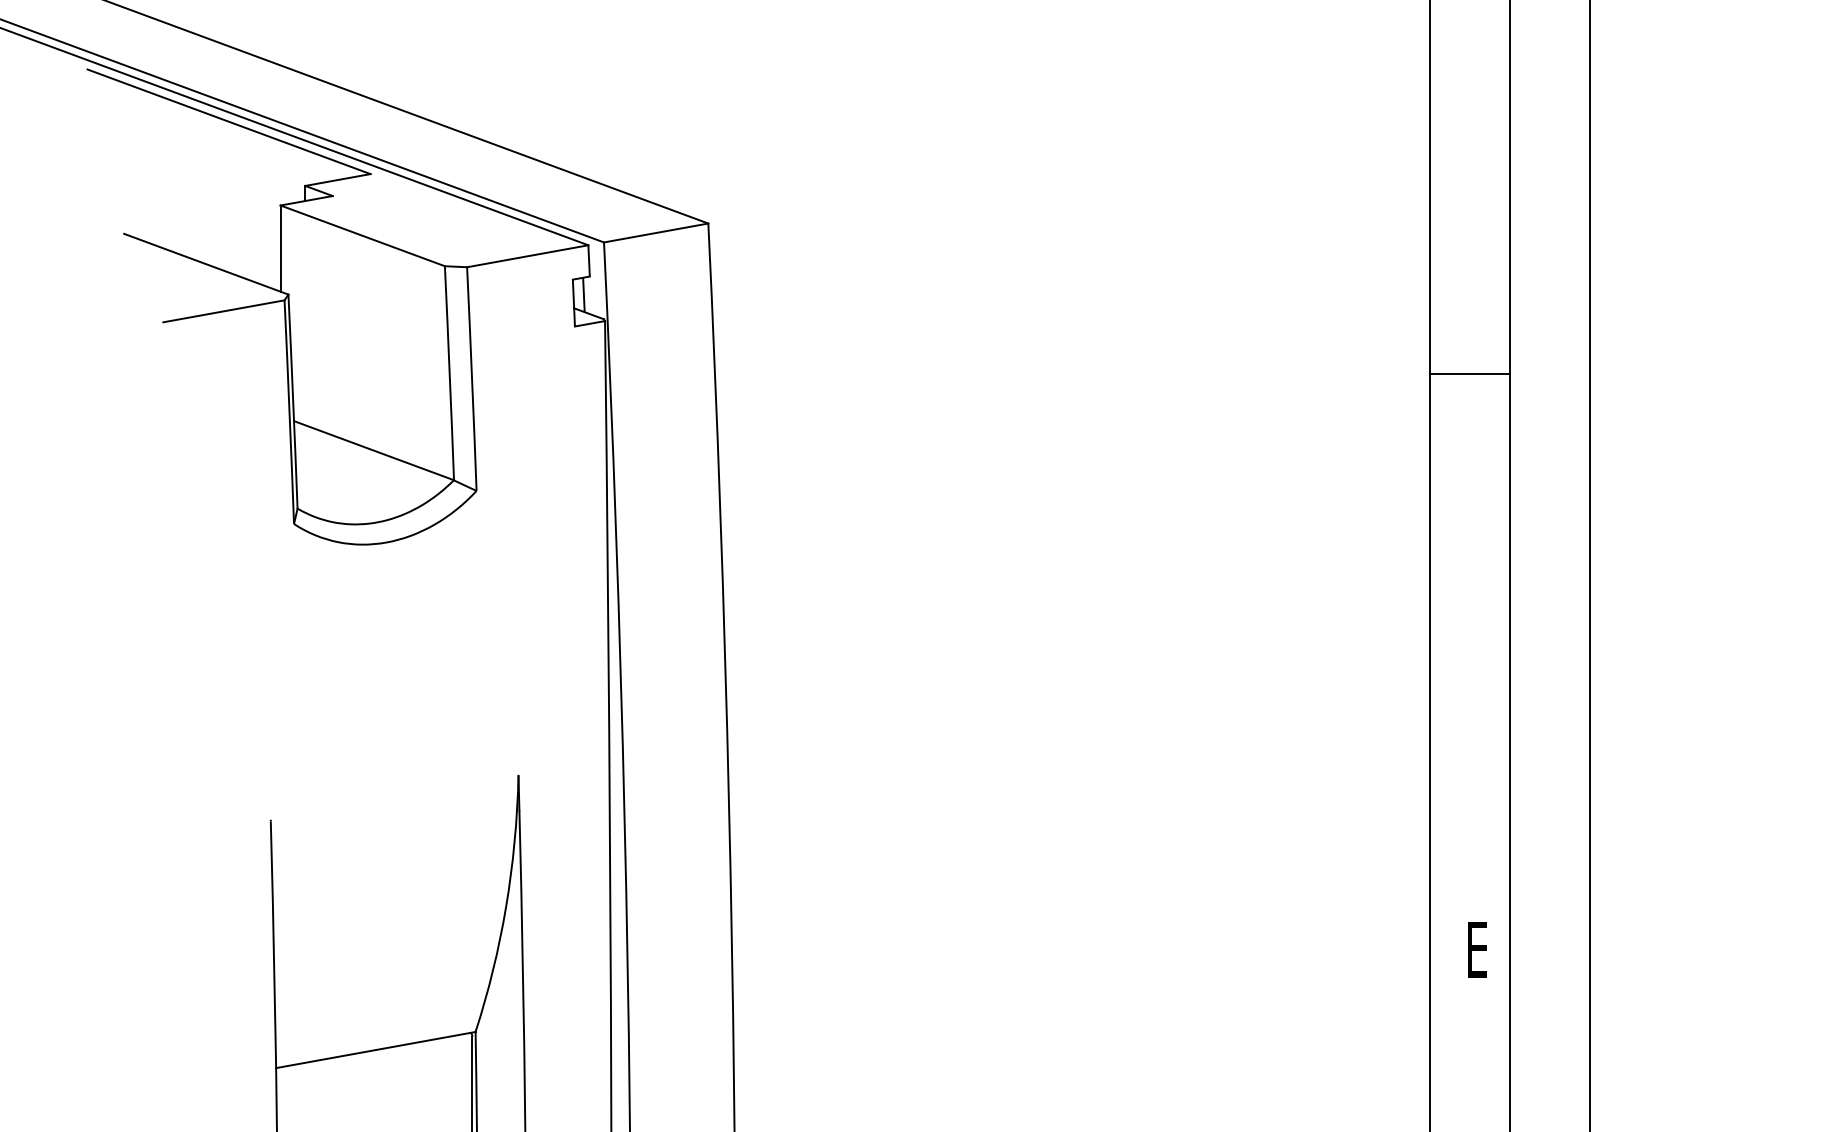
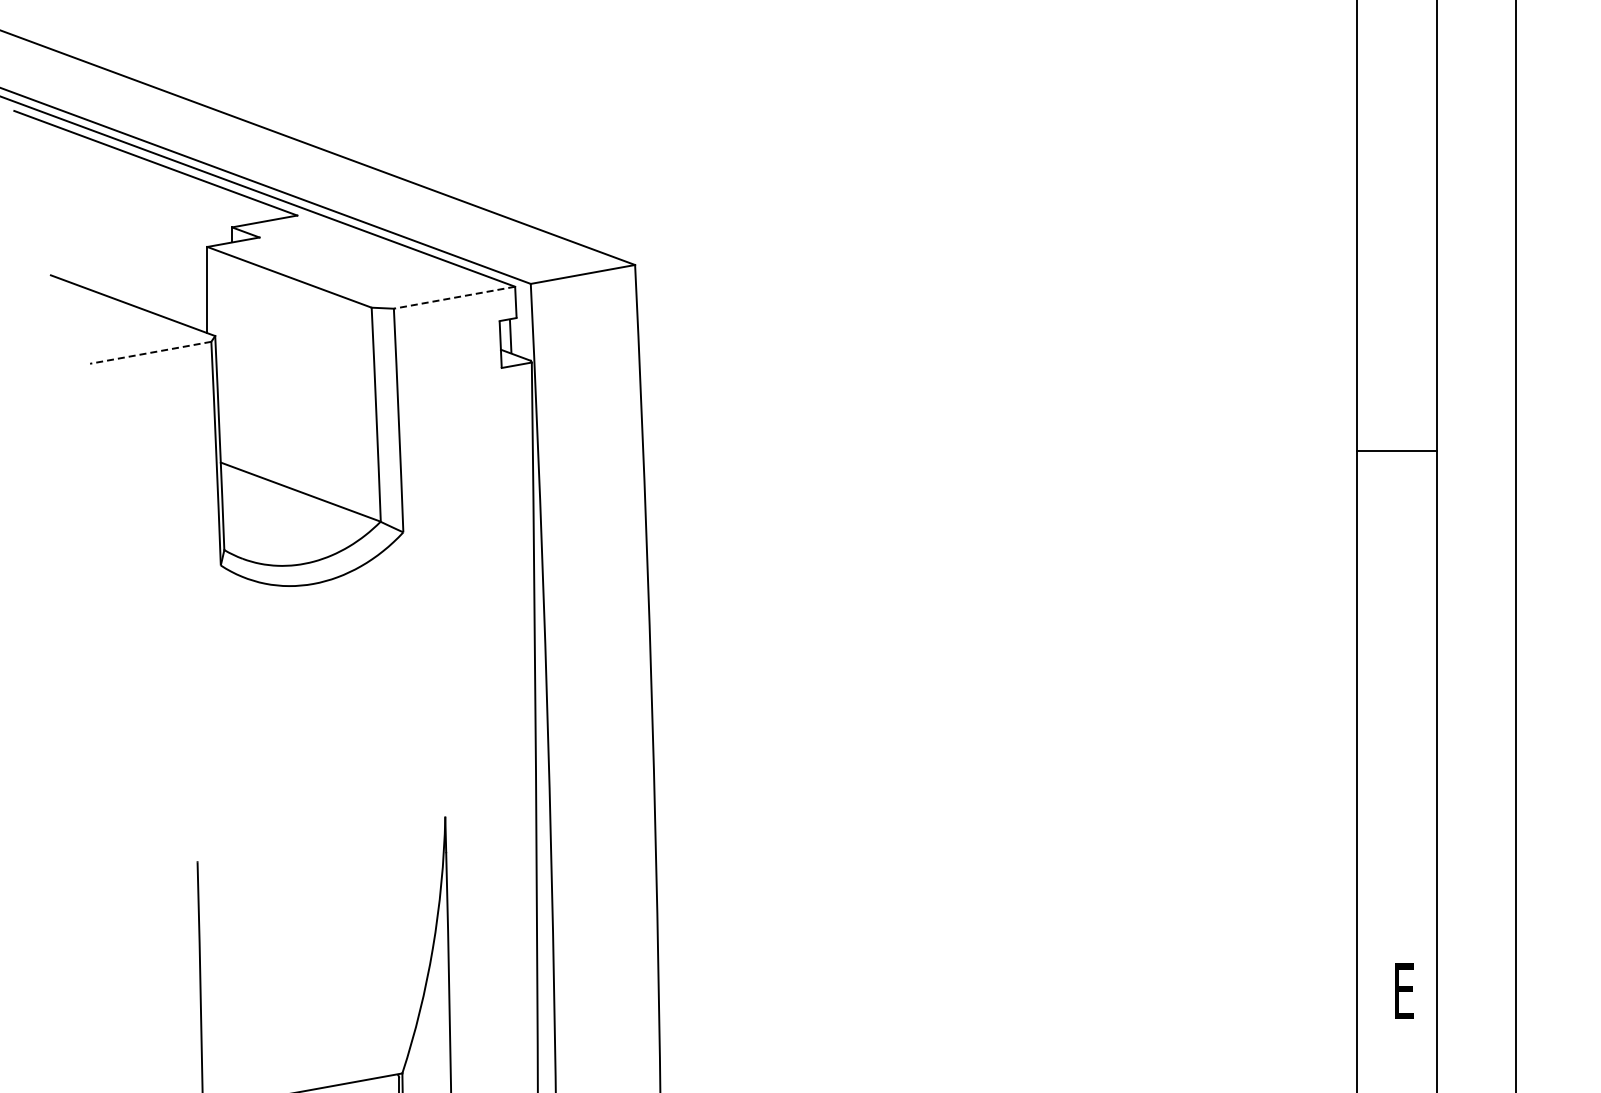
line: (527, 256) -> (454, 297), solid -> dashed
line: (223, 311) -> (150, 352), solid -> dashed
line: (1469, 373) -> (1396, 450), moved

